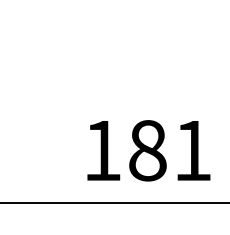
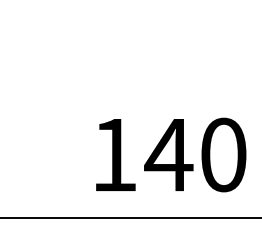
text: (169, 150) -> (195, 154), 181 -> 140

